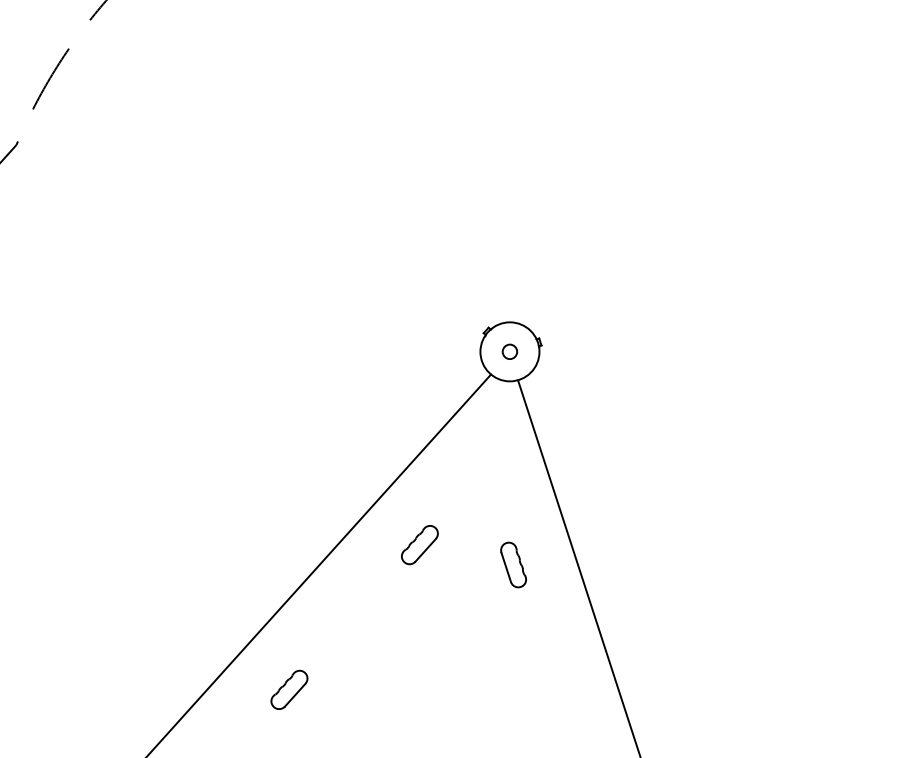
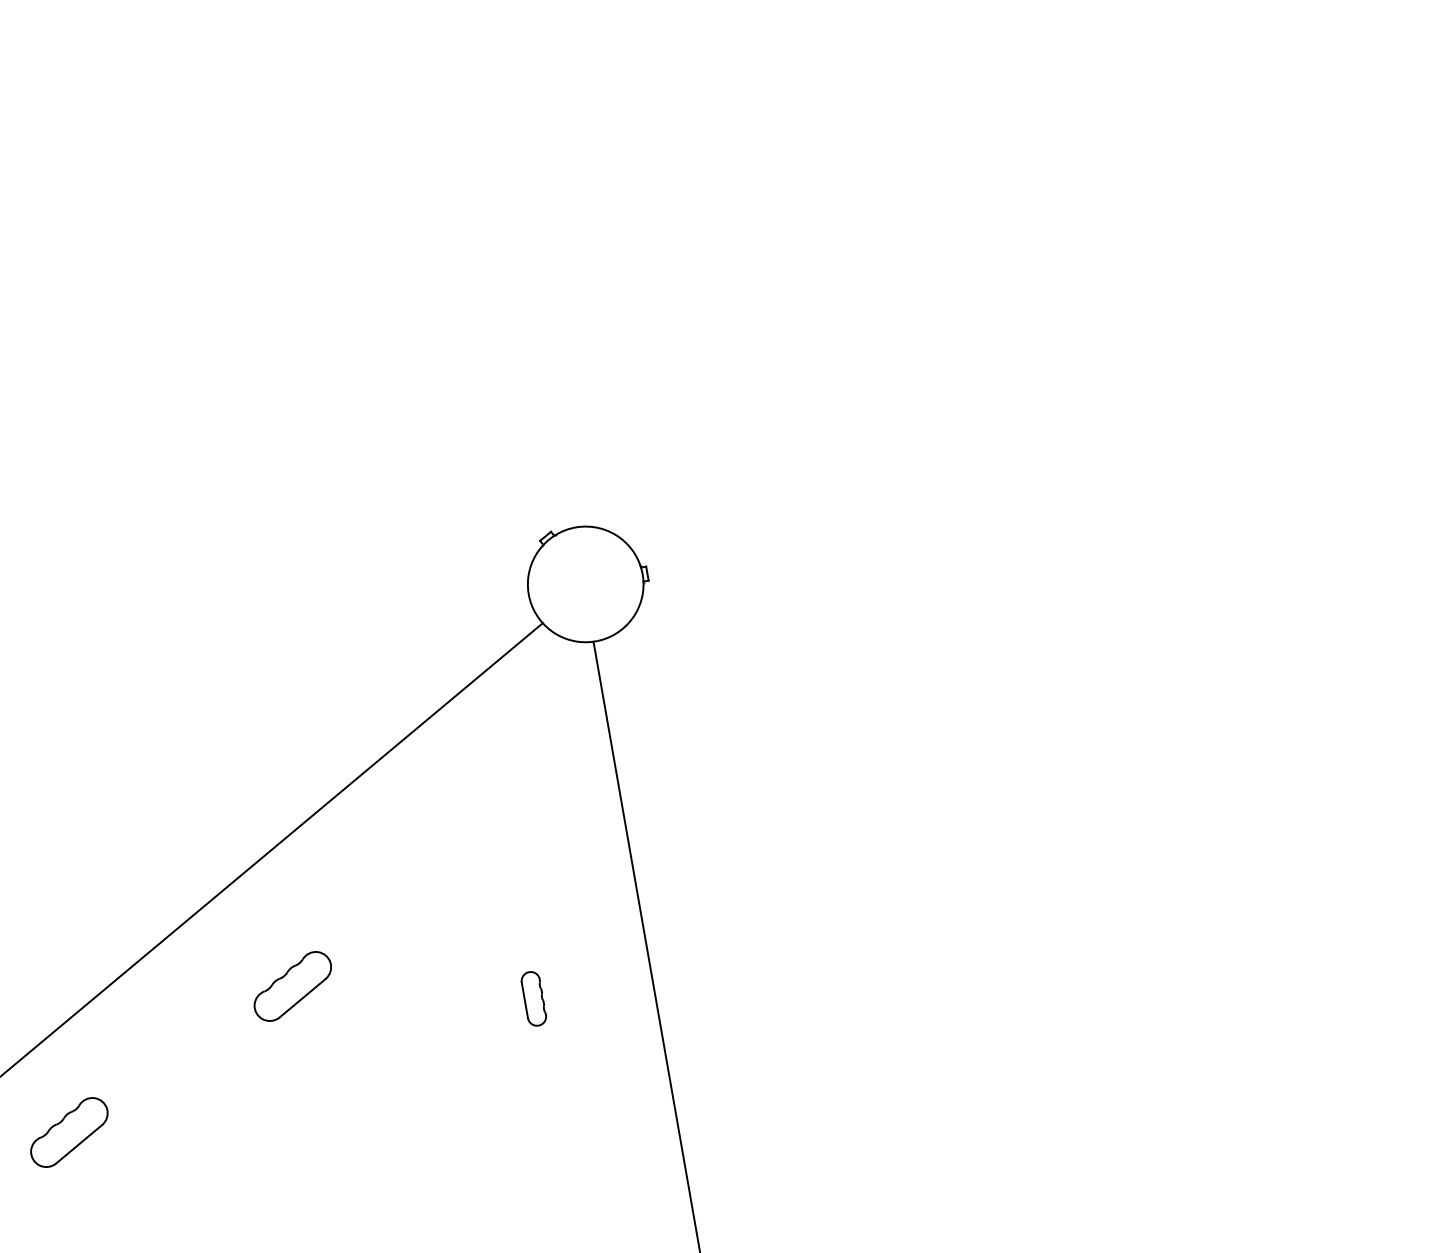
circle: (509, 351) -> (584, 583), removed
part: (419, 545) -> (291, 987), moved
part: (513, 564) -> (533, 997), size x0.6
part: (289, 689) -> (69, 1131), moved

